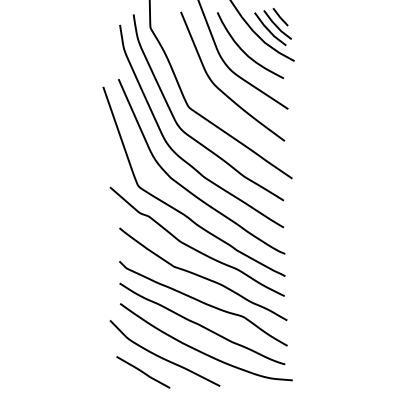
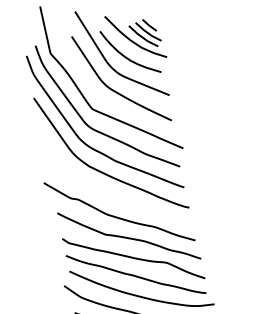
curve: (174, 207) -> (96, 188), removed

